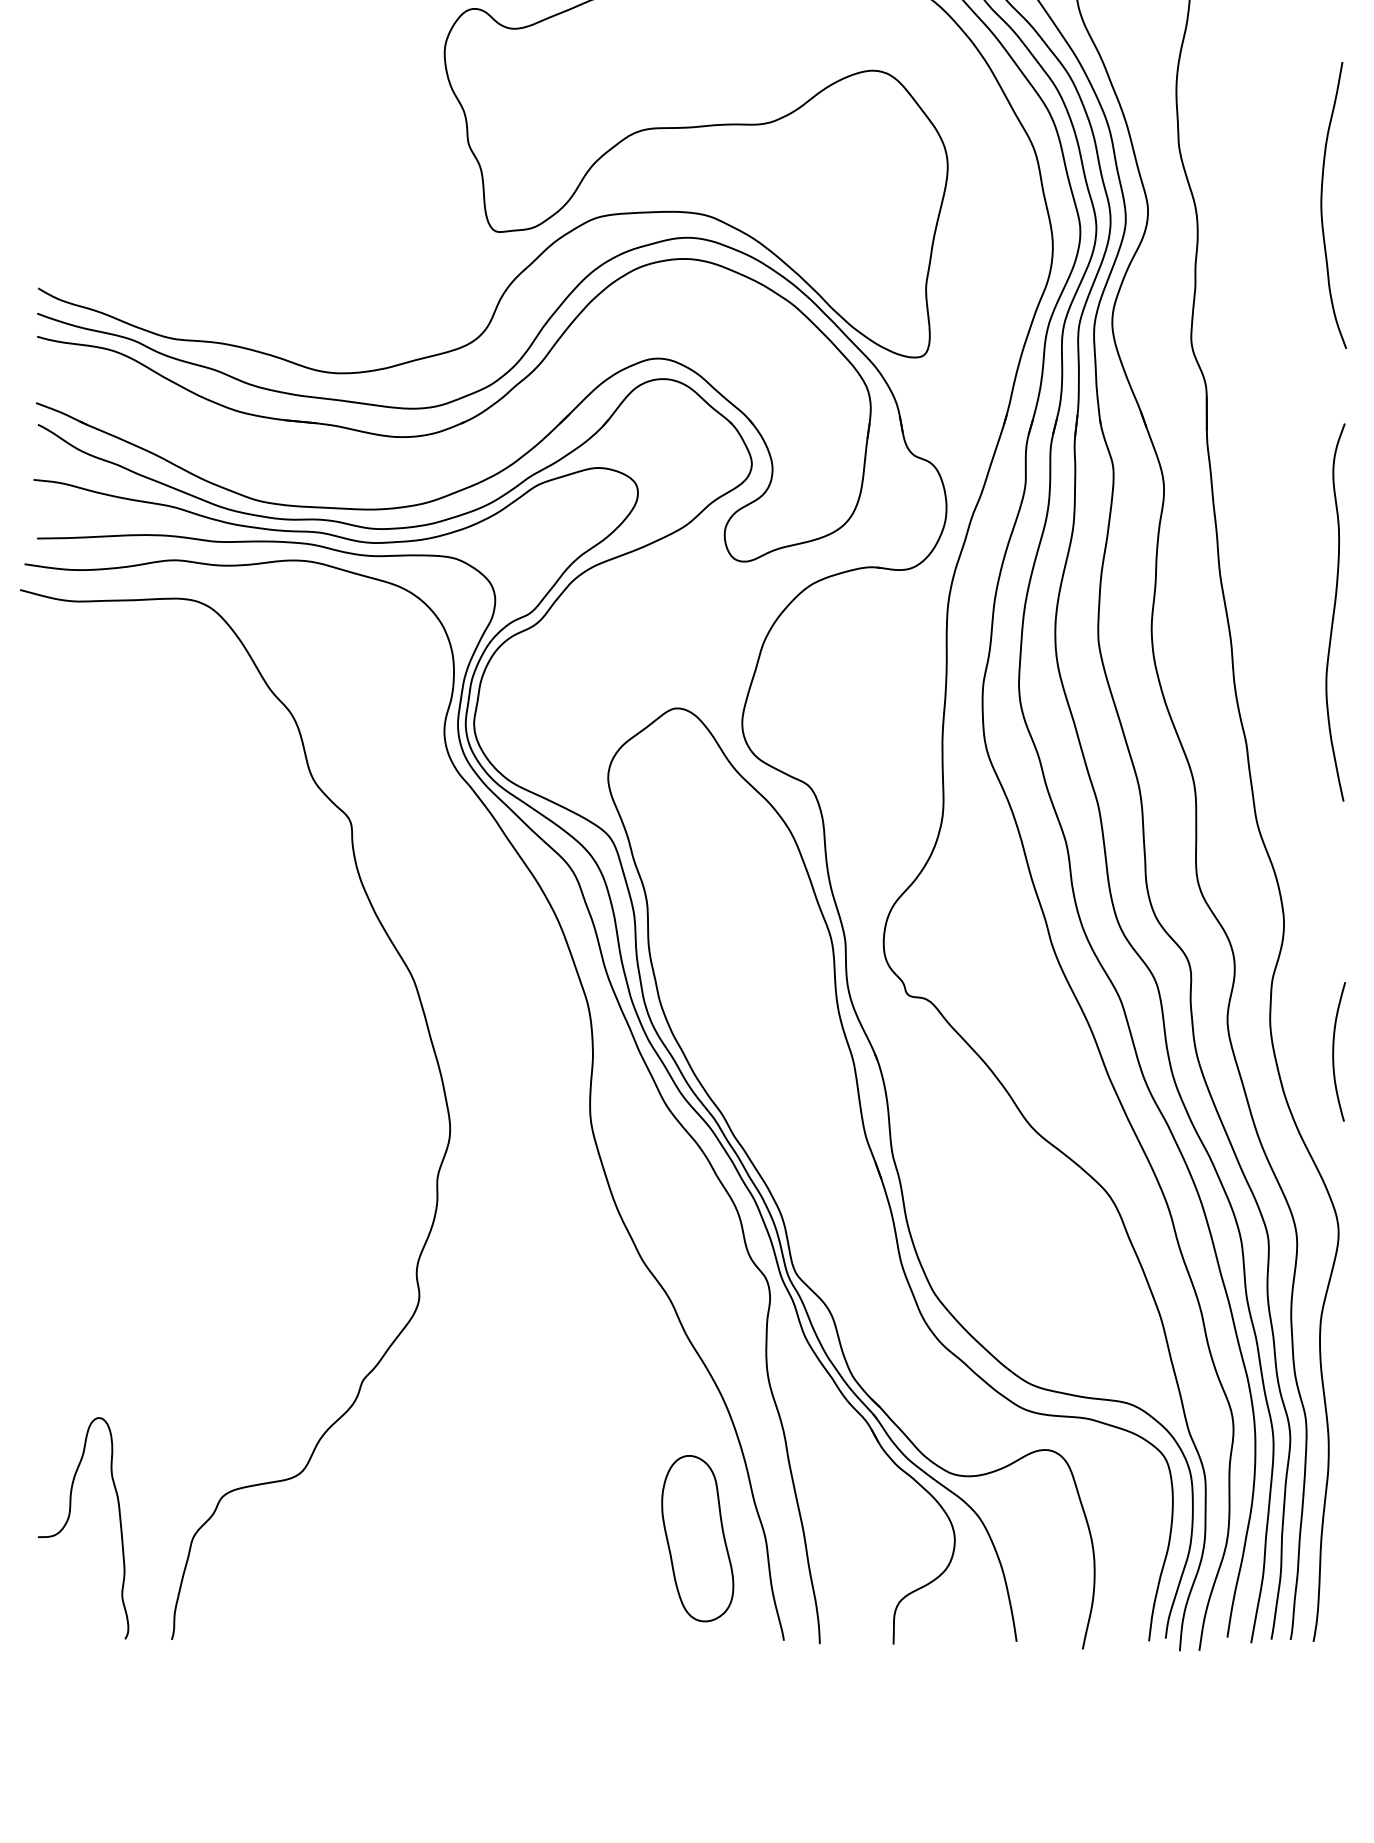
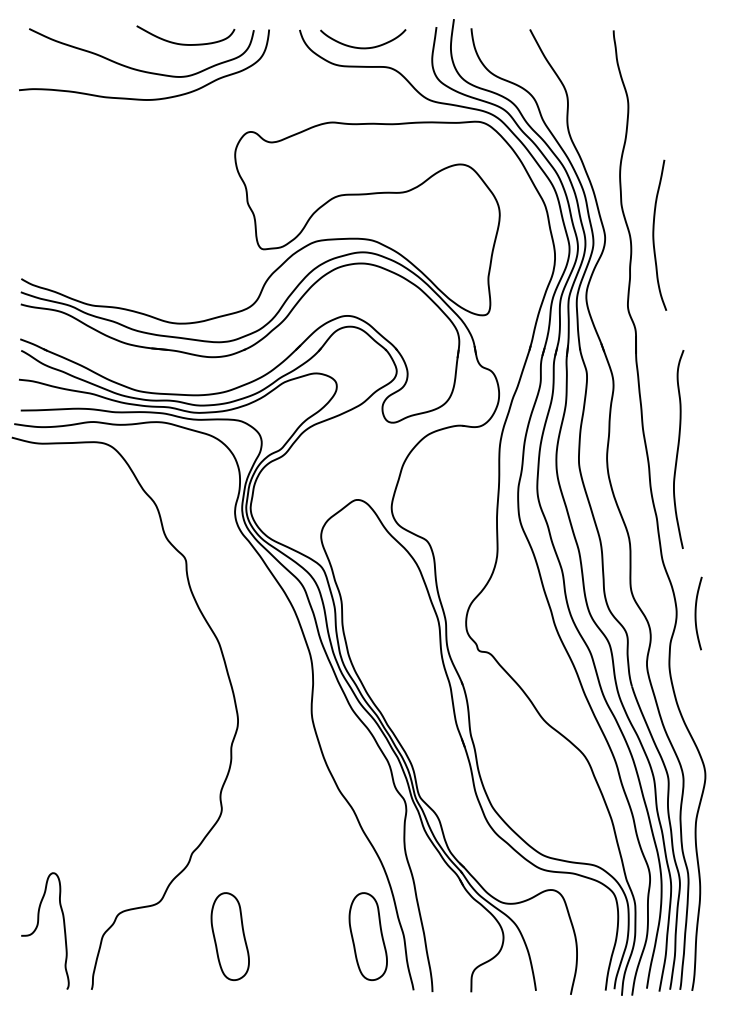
curve: (1323, 203) -> (654, 234), moved
curve: (1335, 612) -> (678, 449), moved
curve: (1335, 1051) -> (696, 613), moved
part: (433, 1538) -> (229, 936), added

